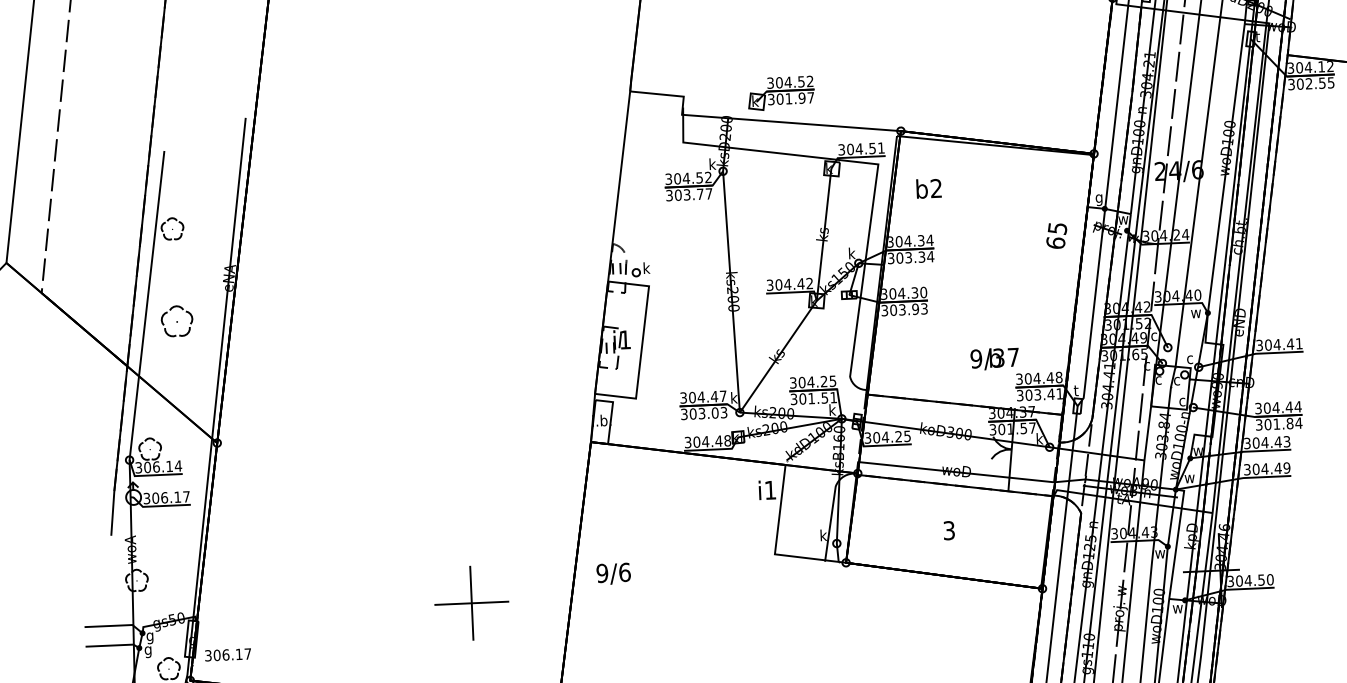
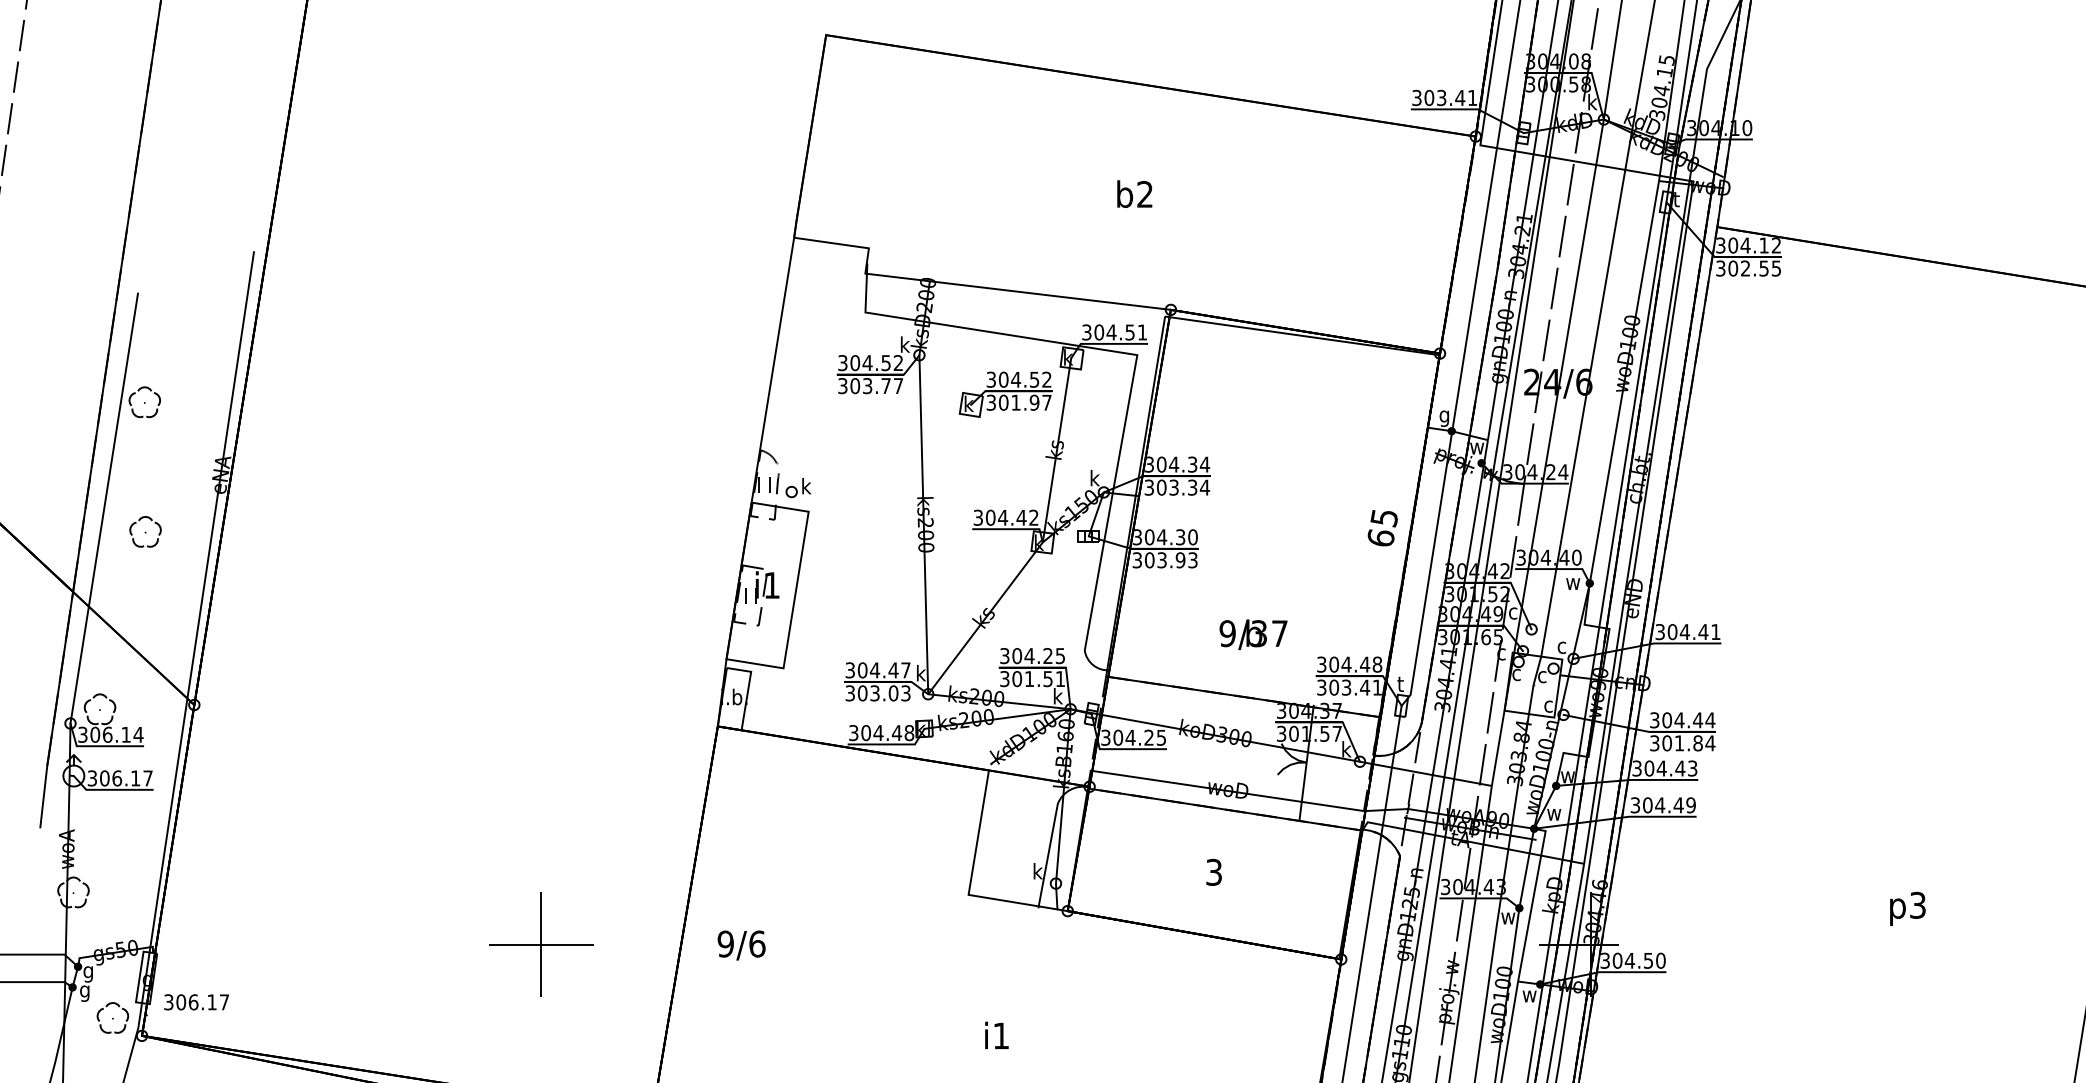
part: (781, 93) -> (1005, 394), moved
text: (928, 188) -> (1134, 193), moved
text: (1056, 236) -> (1382, 528), moved
part: (177, 320) -> (145, 531), size x0.71
text: (994, 358) -> (1253, 634), moved
text: (767, 489) -> (996, 1034), moved
text: (613, 573) -> (741, 945), moved

